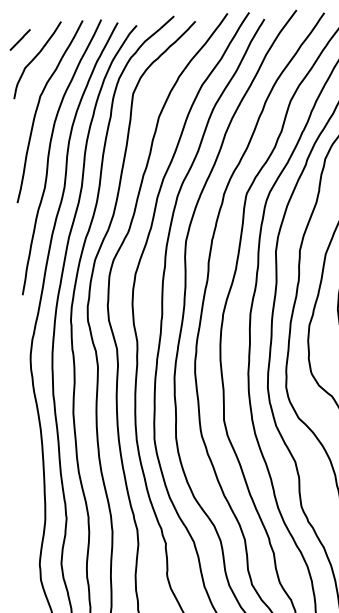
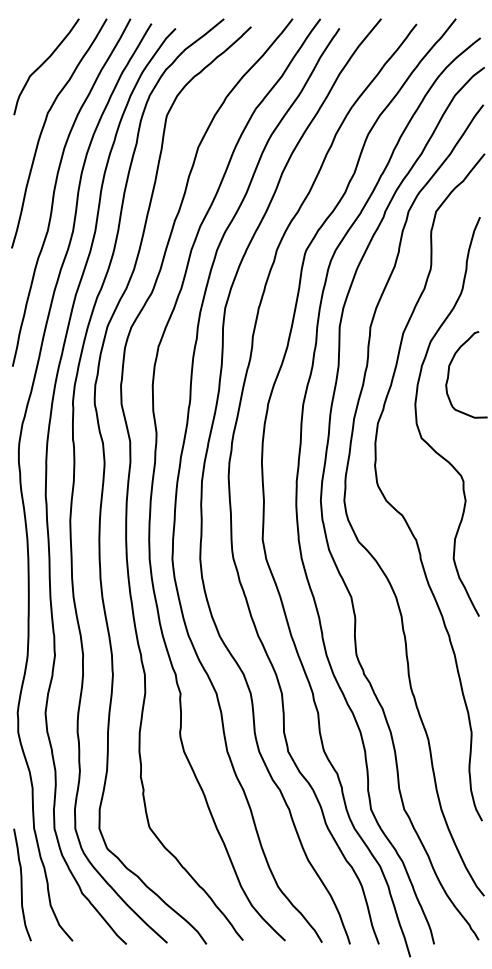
line: (20, 39) -> (25, 39), removed

